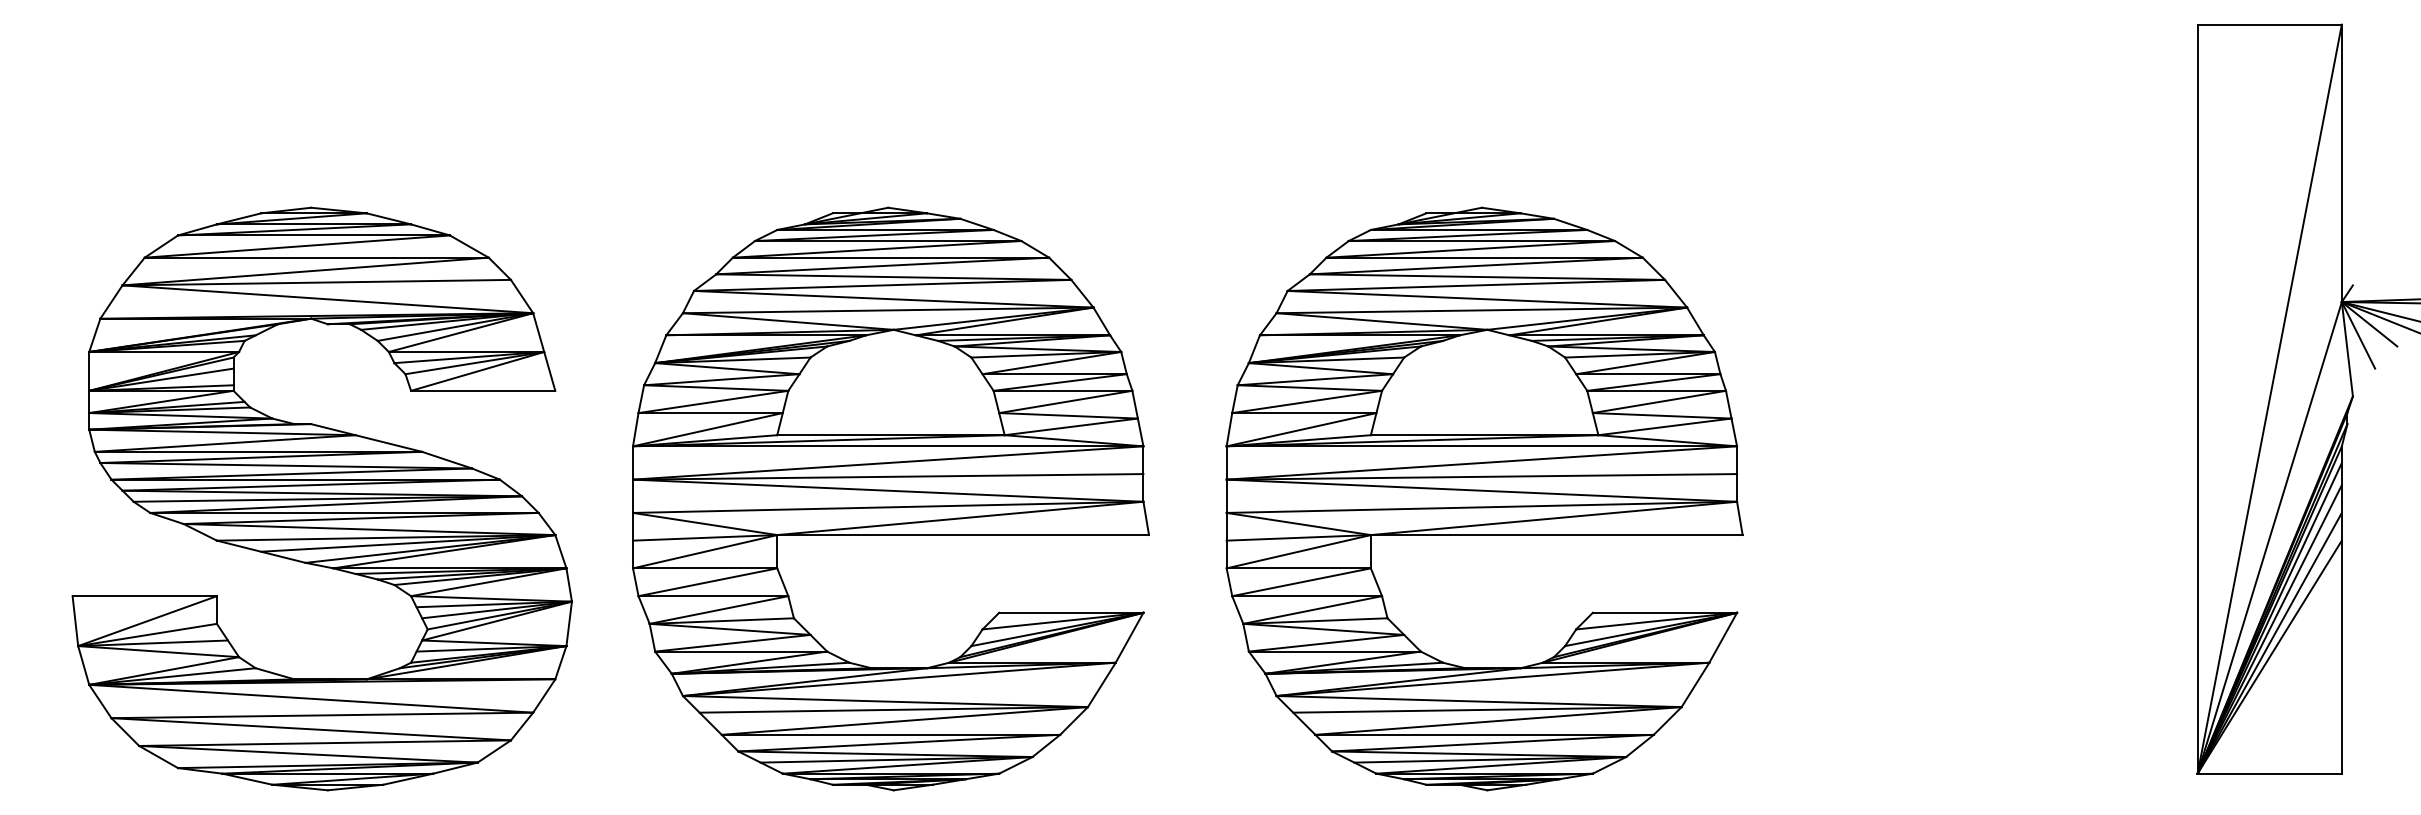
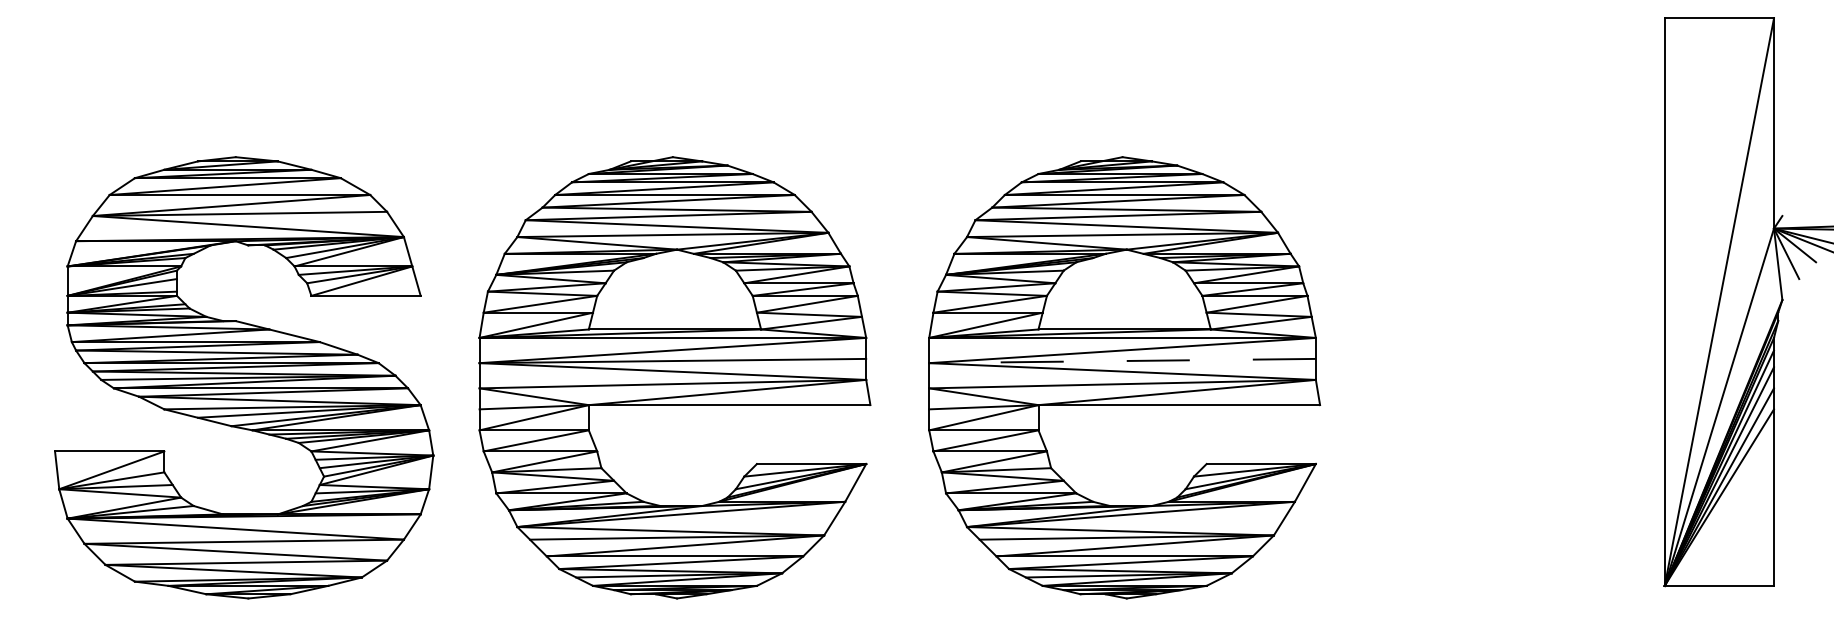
line: (1481, 476) -> (1122, 360), solid -> dashed

